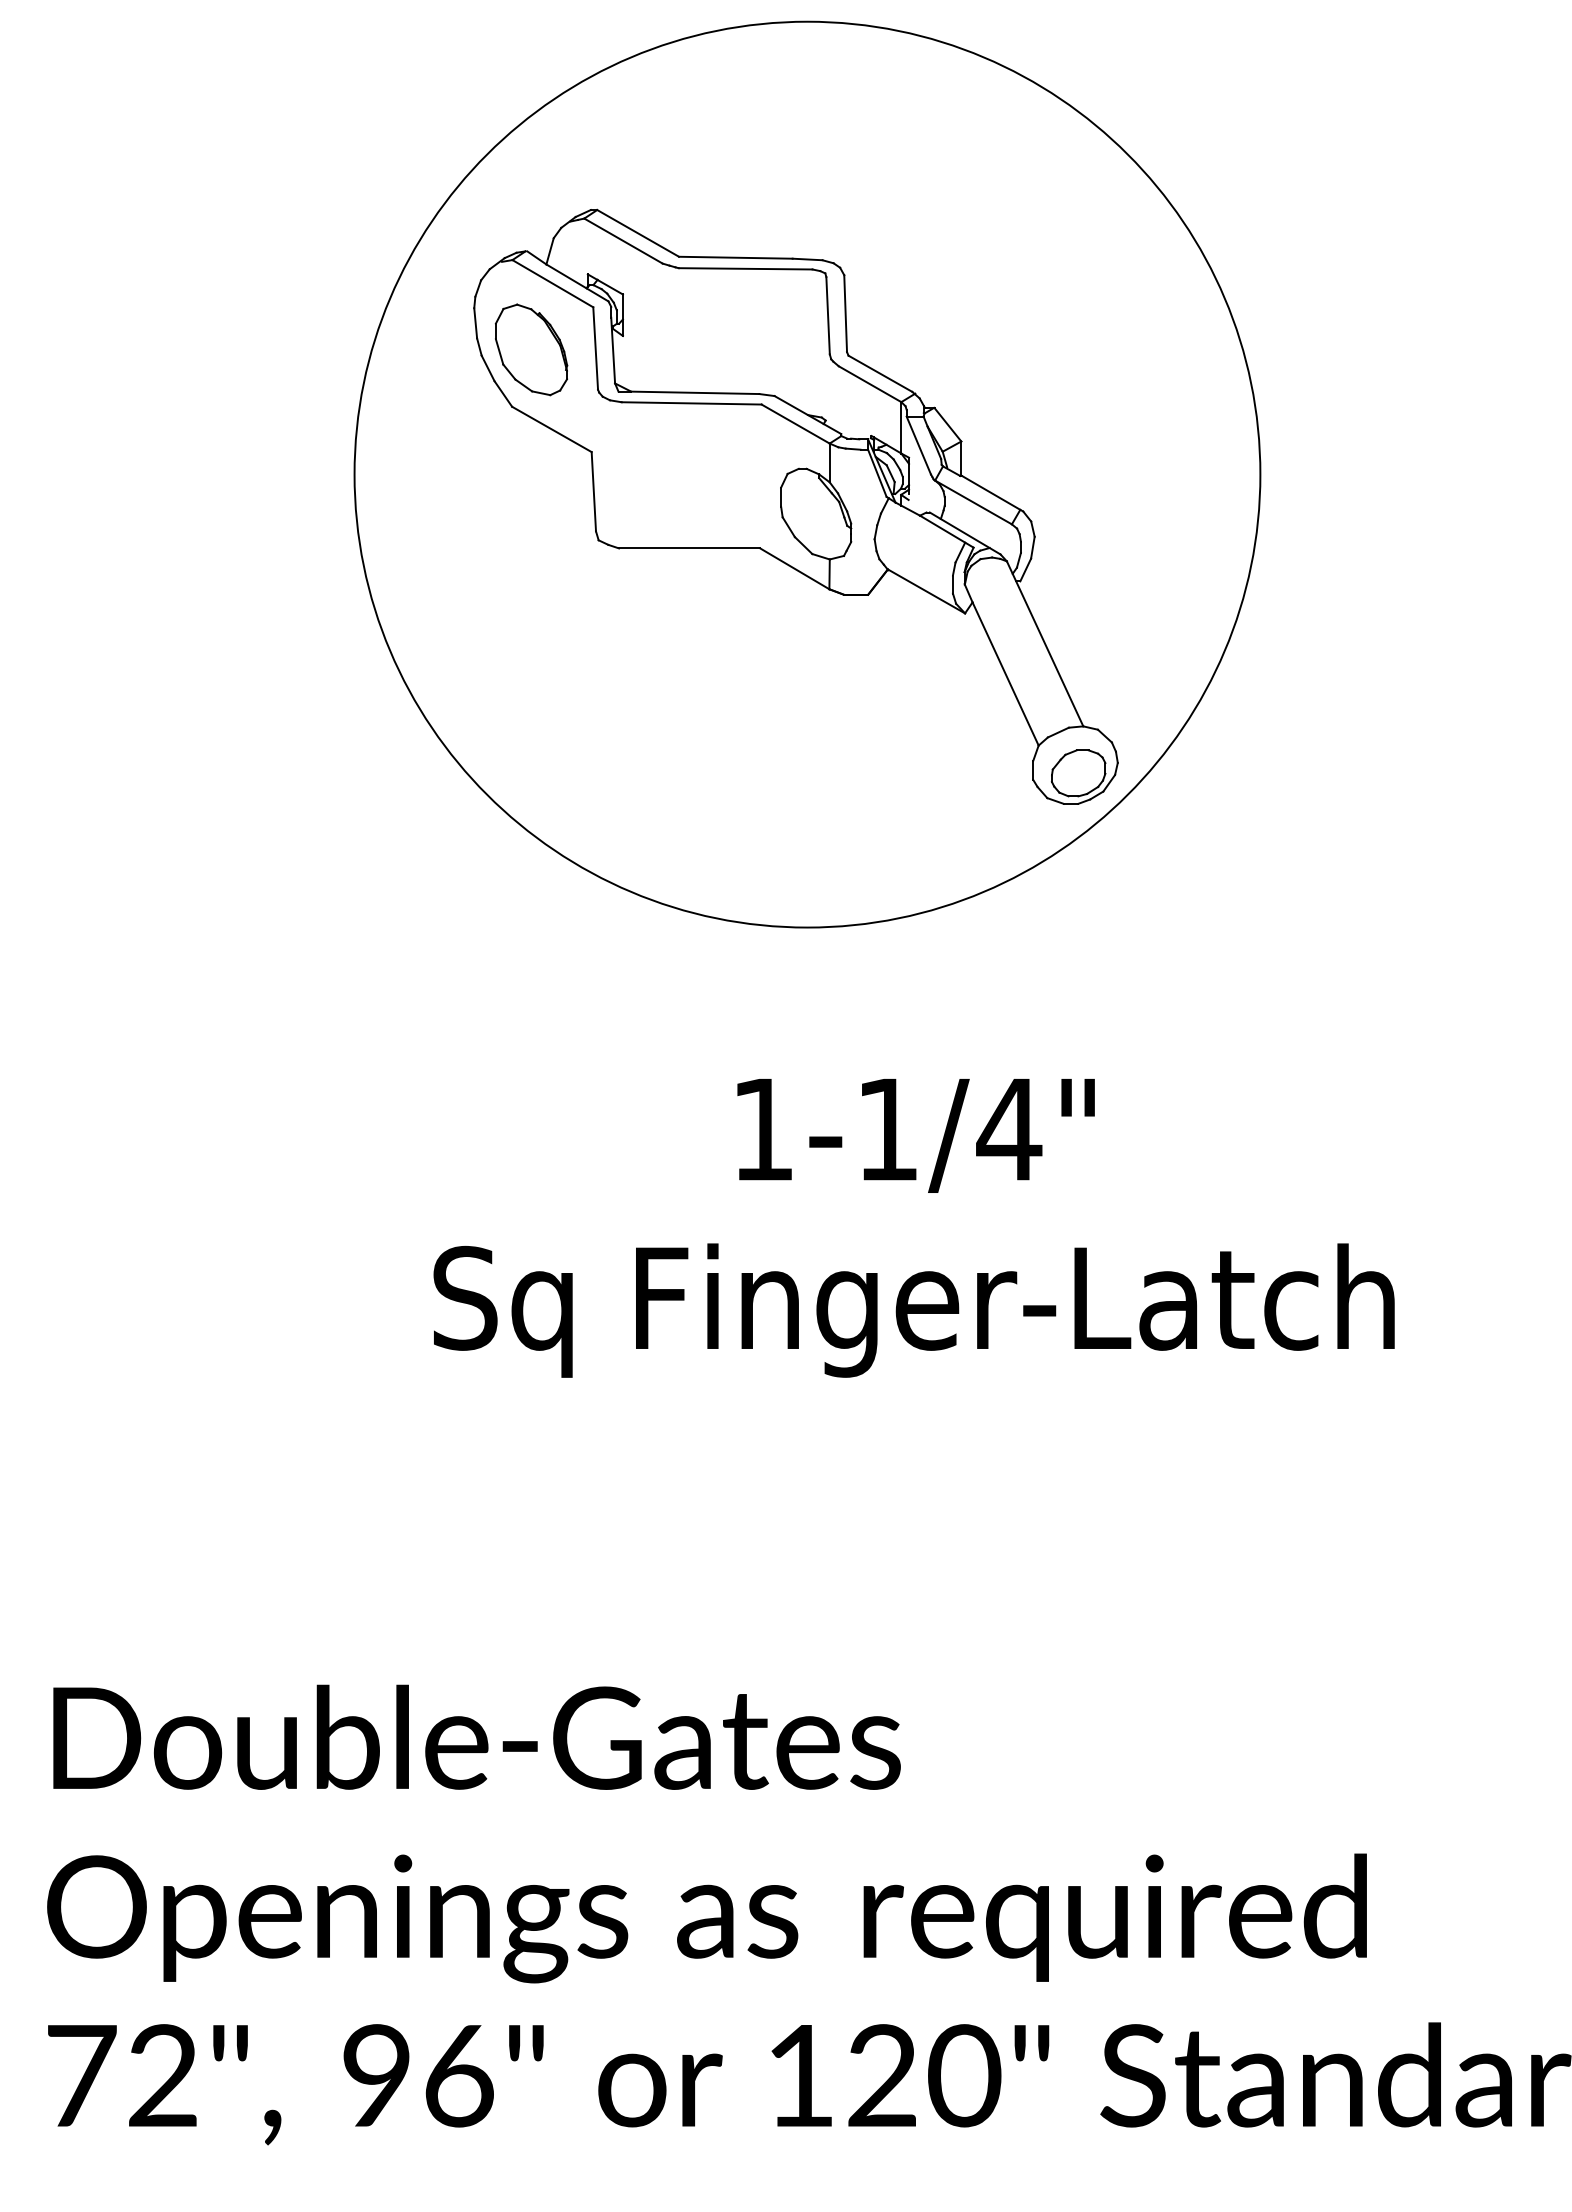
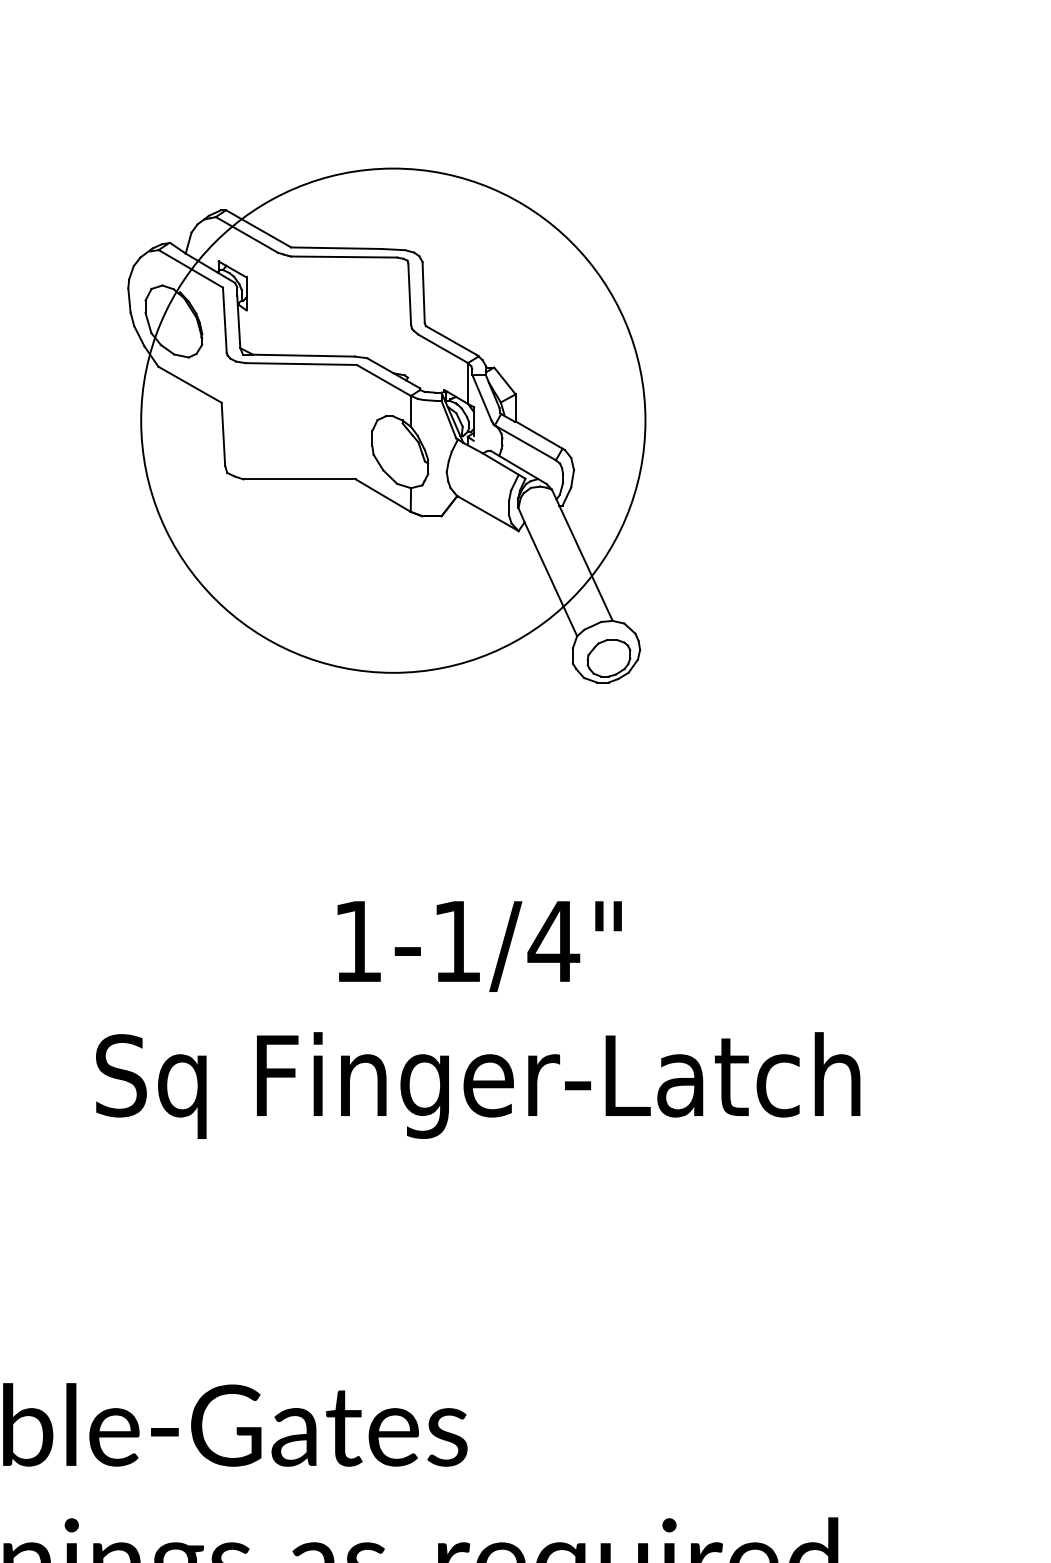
circle: (807, 474) -> (393, 420), size x0.7

